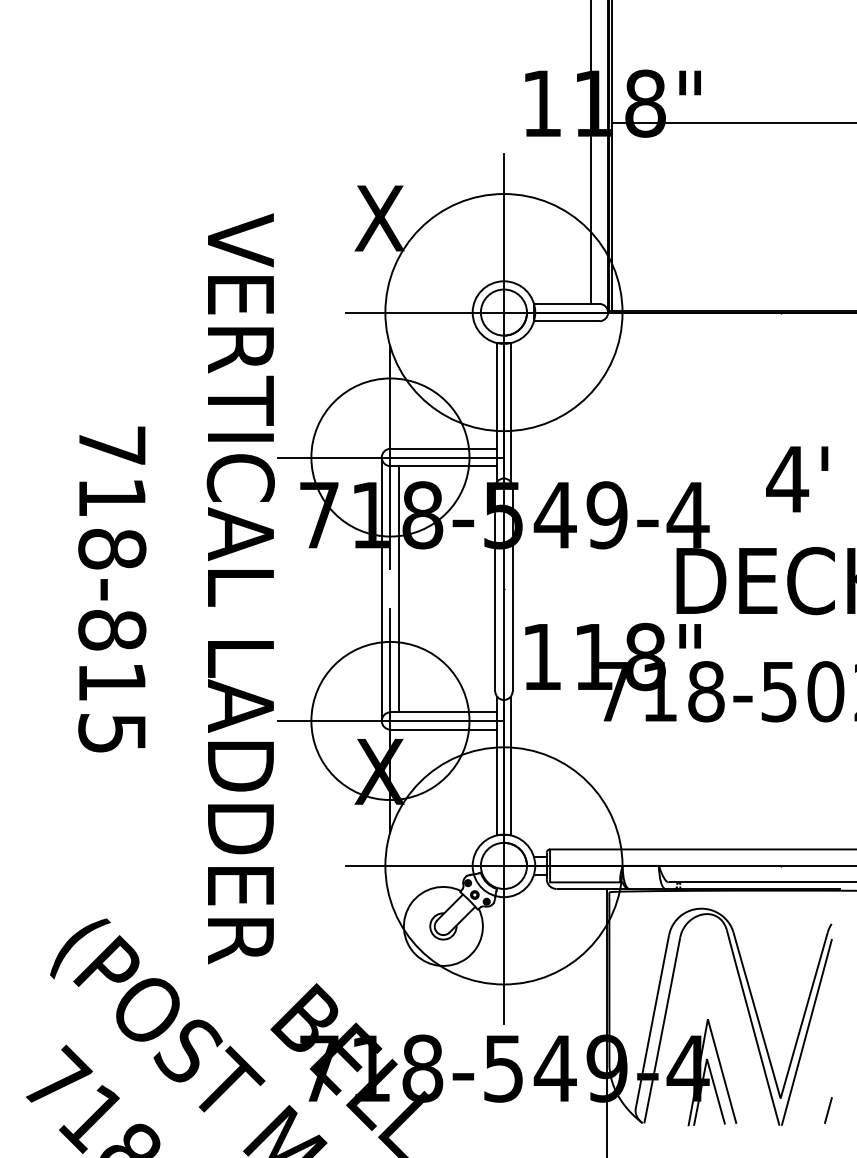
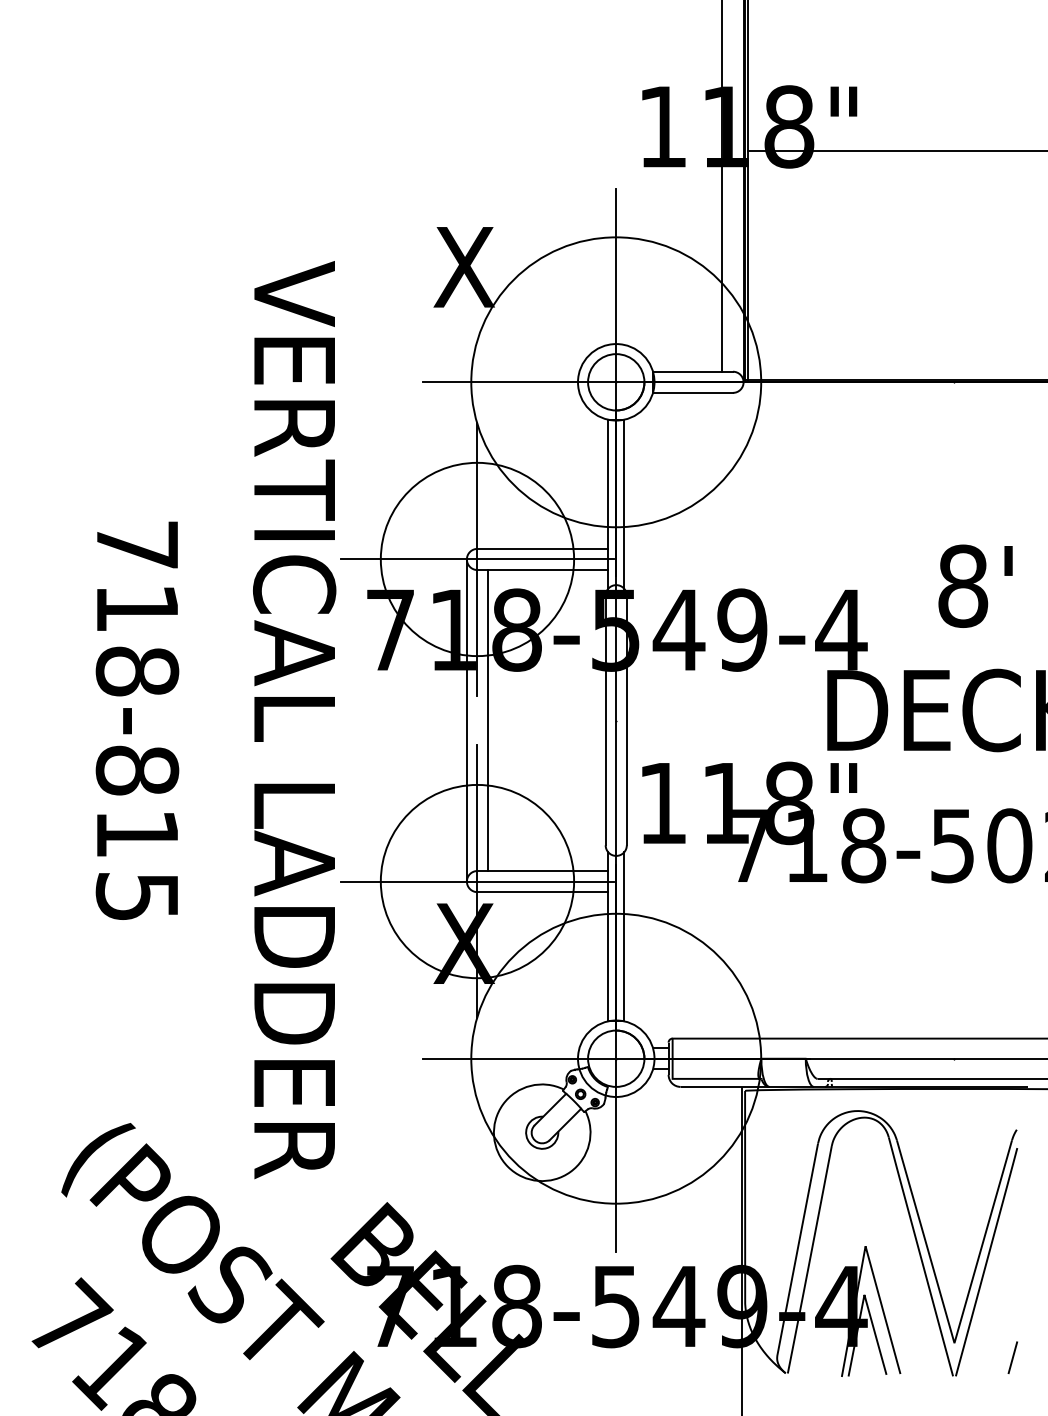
text: (787, 479) -> (962, 586), 4' -> 8'

